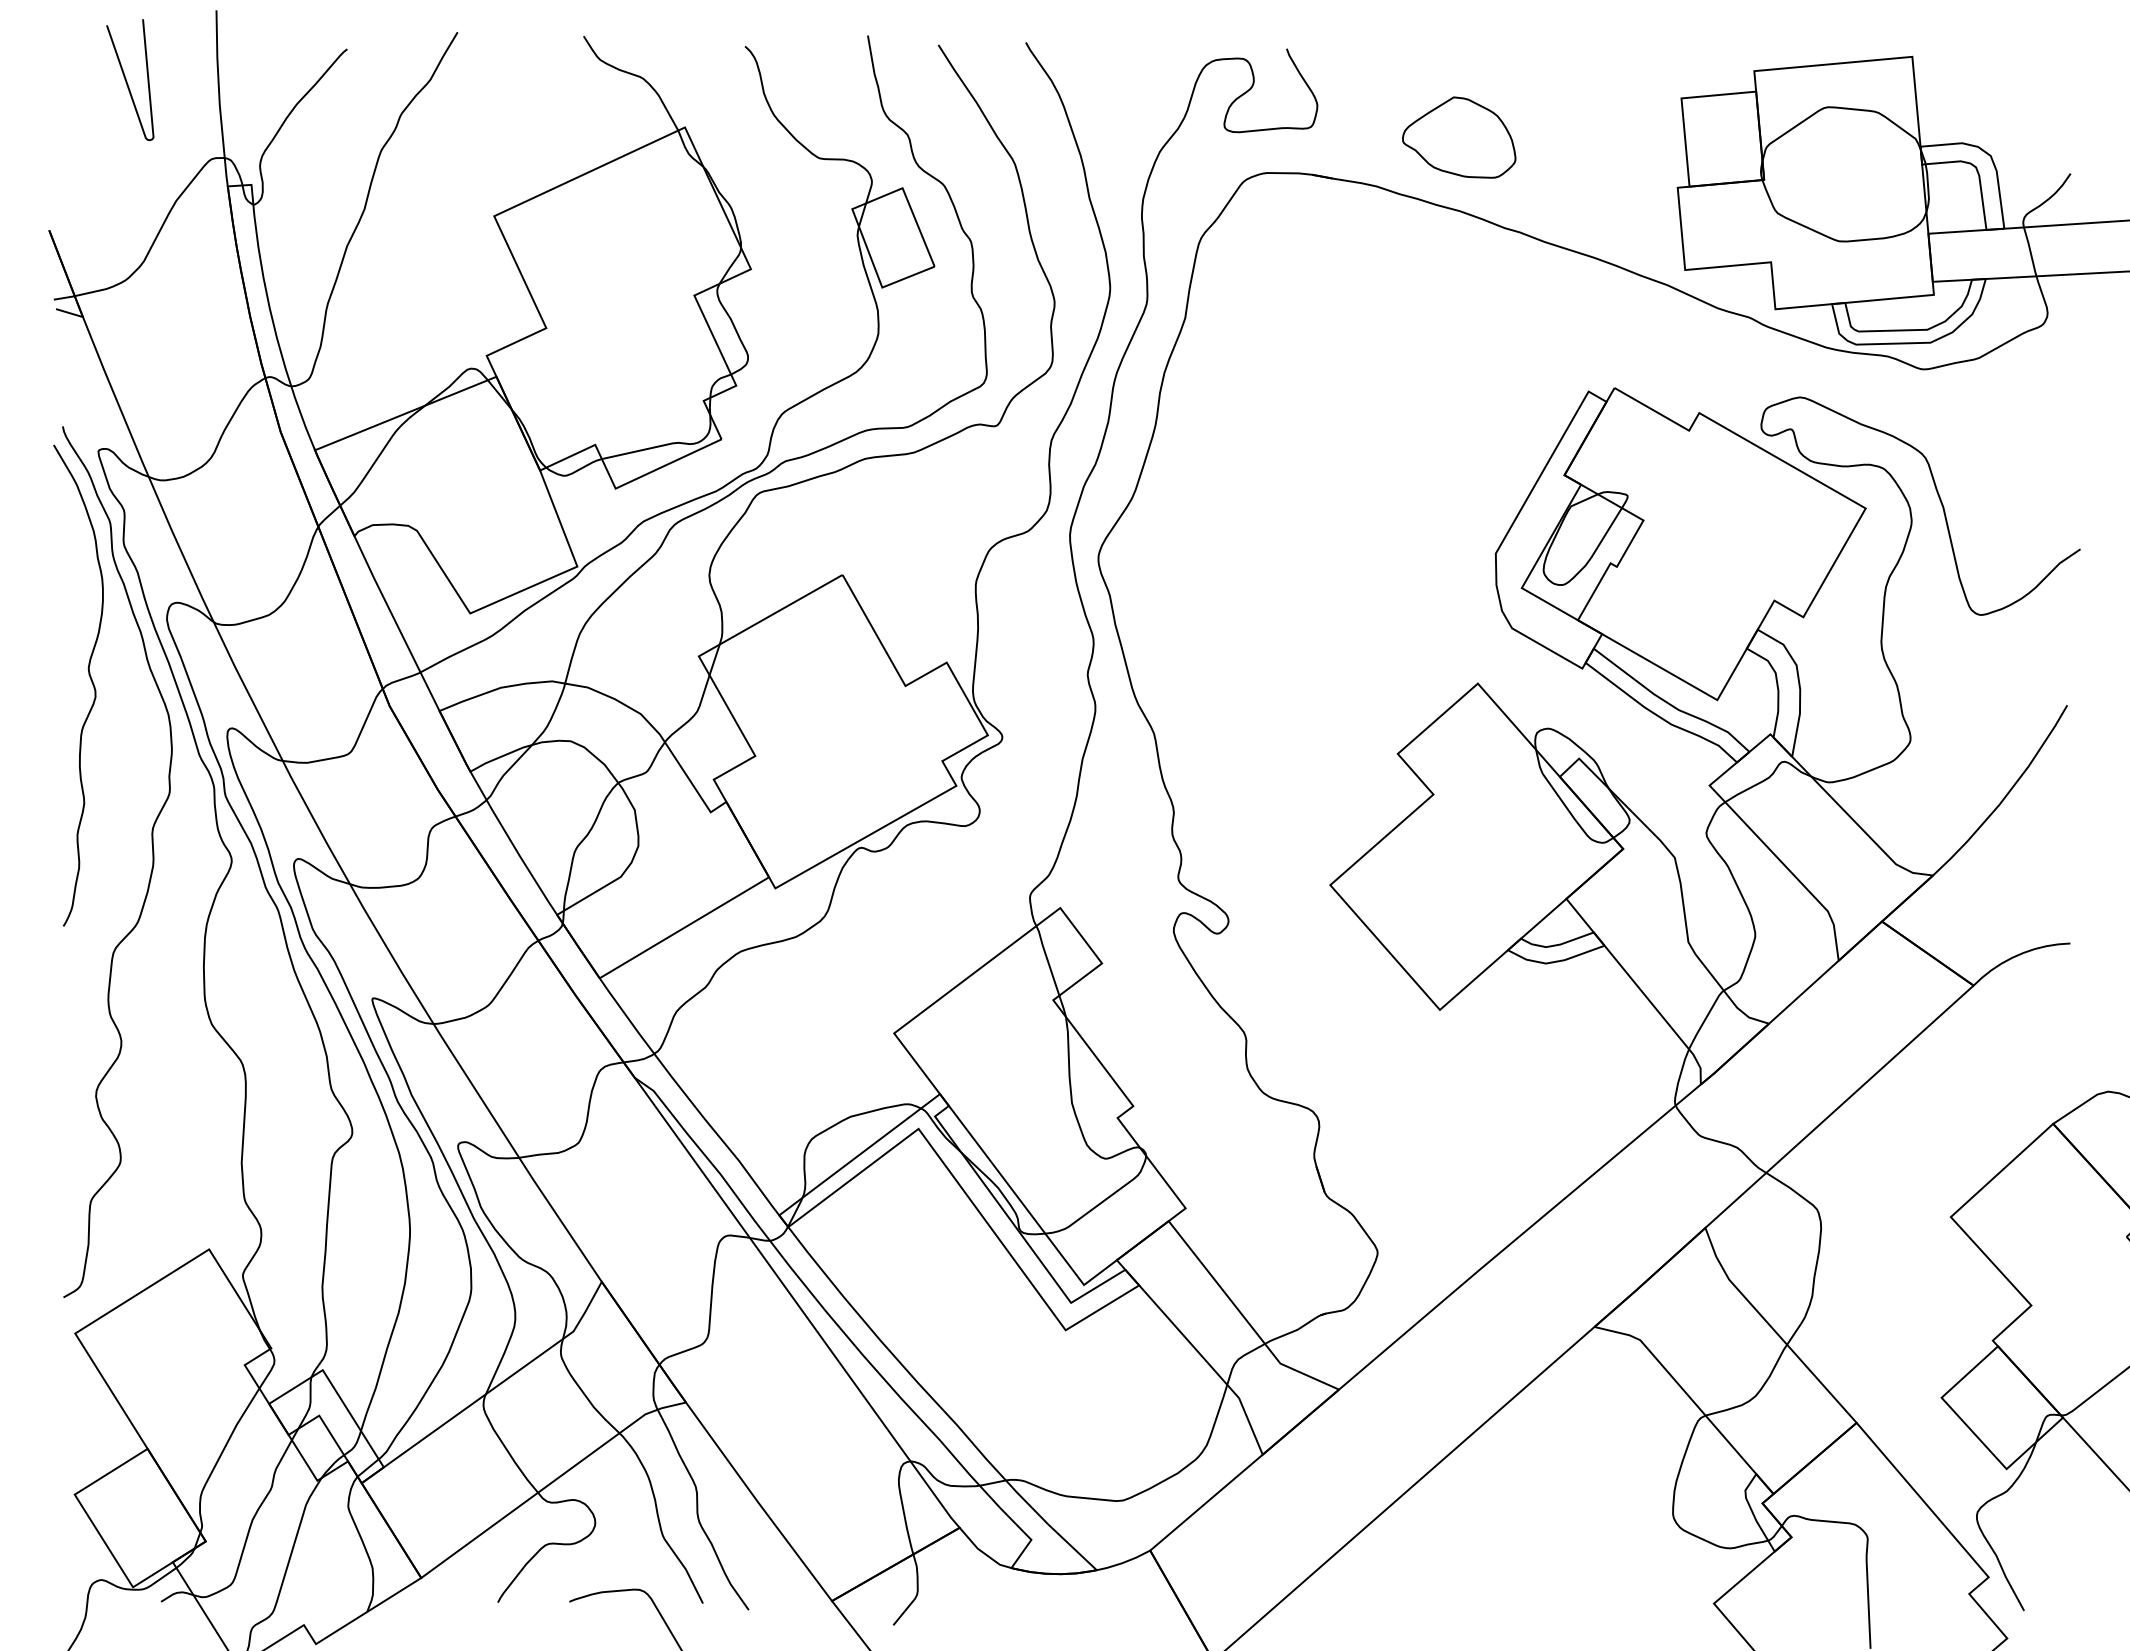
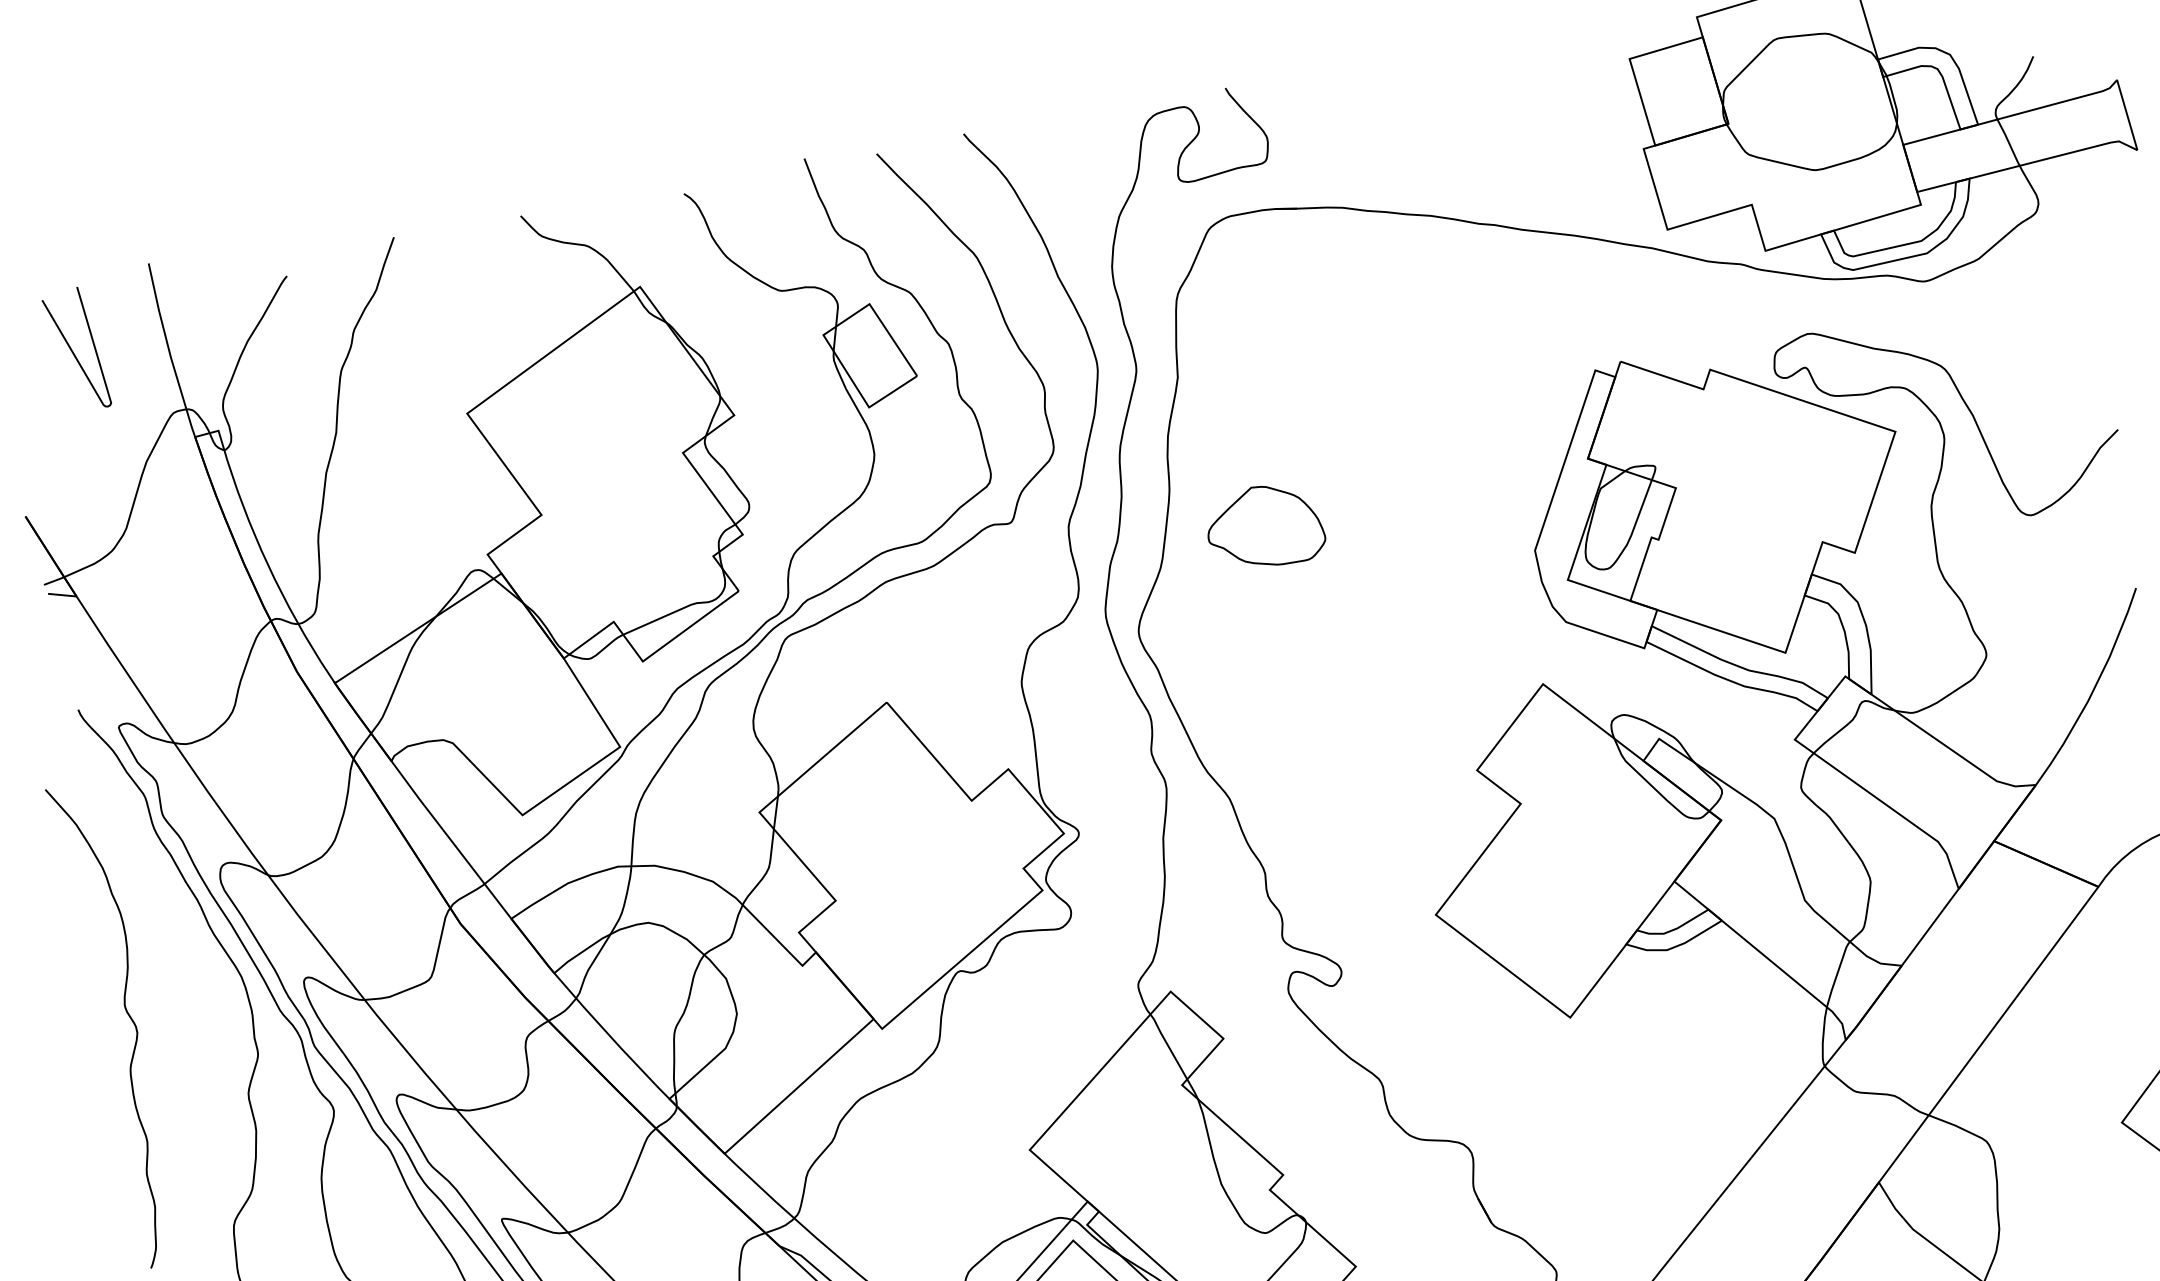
part: (1459, 137) -> (1264, 526), moved
curve: (90, 680) -> (129, 1017), moved

